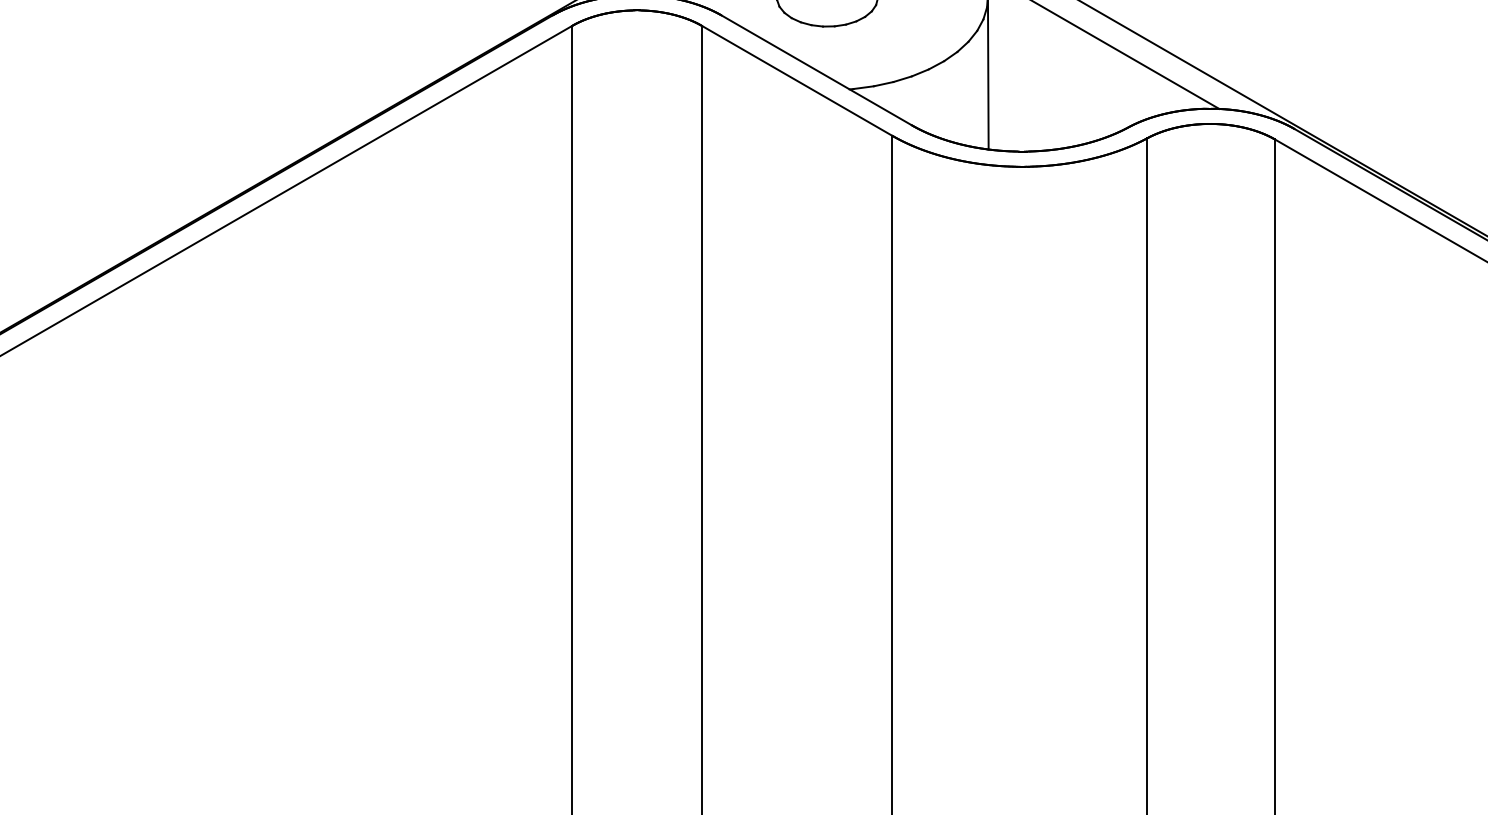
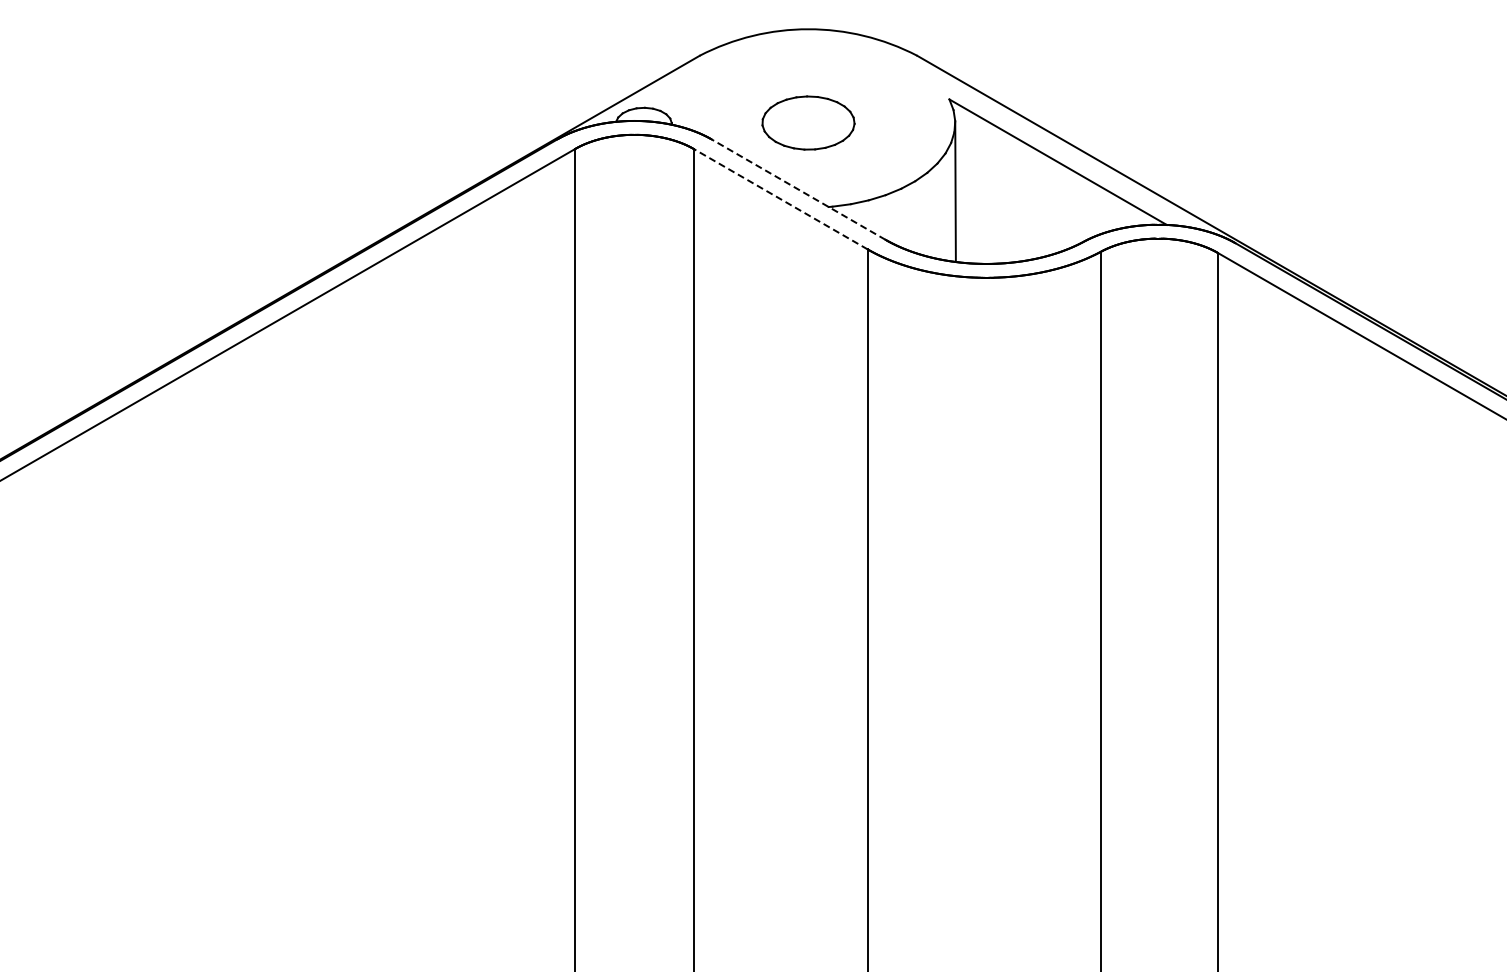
line: (816, 70) -> (798, 189), solid -> dashed
line: (796, 81) -> (780, 199), solid -> dashed

